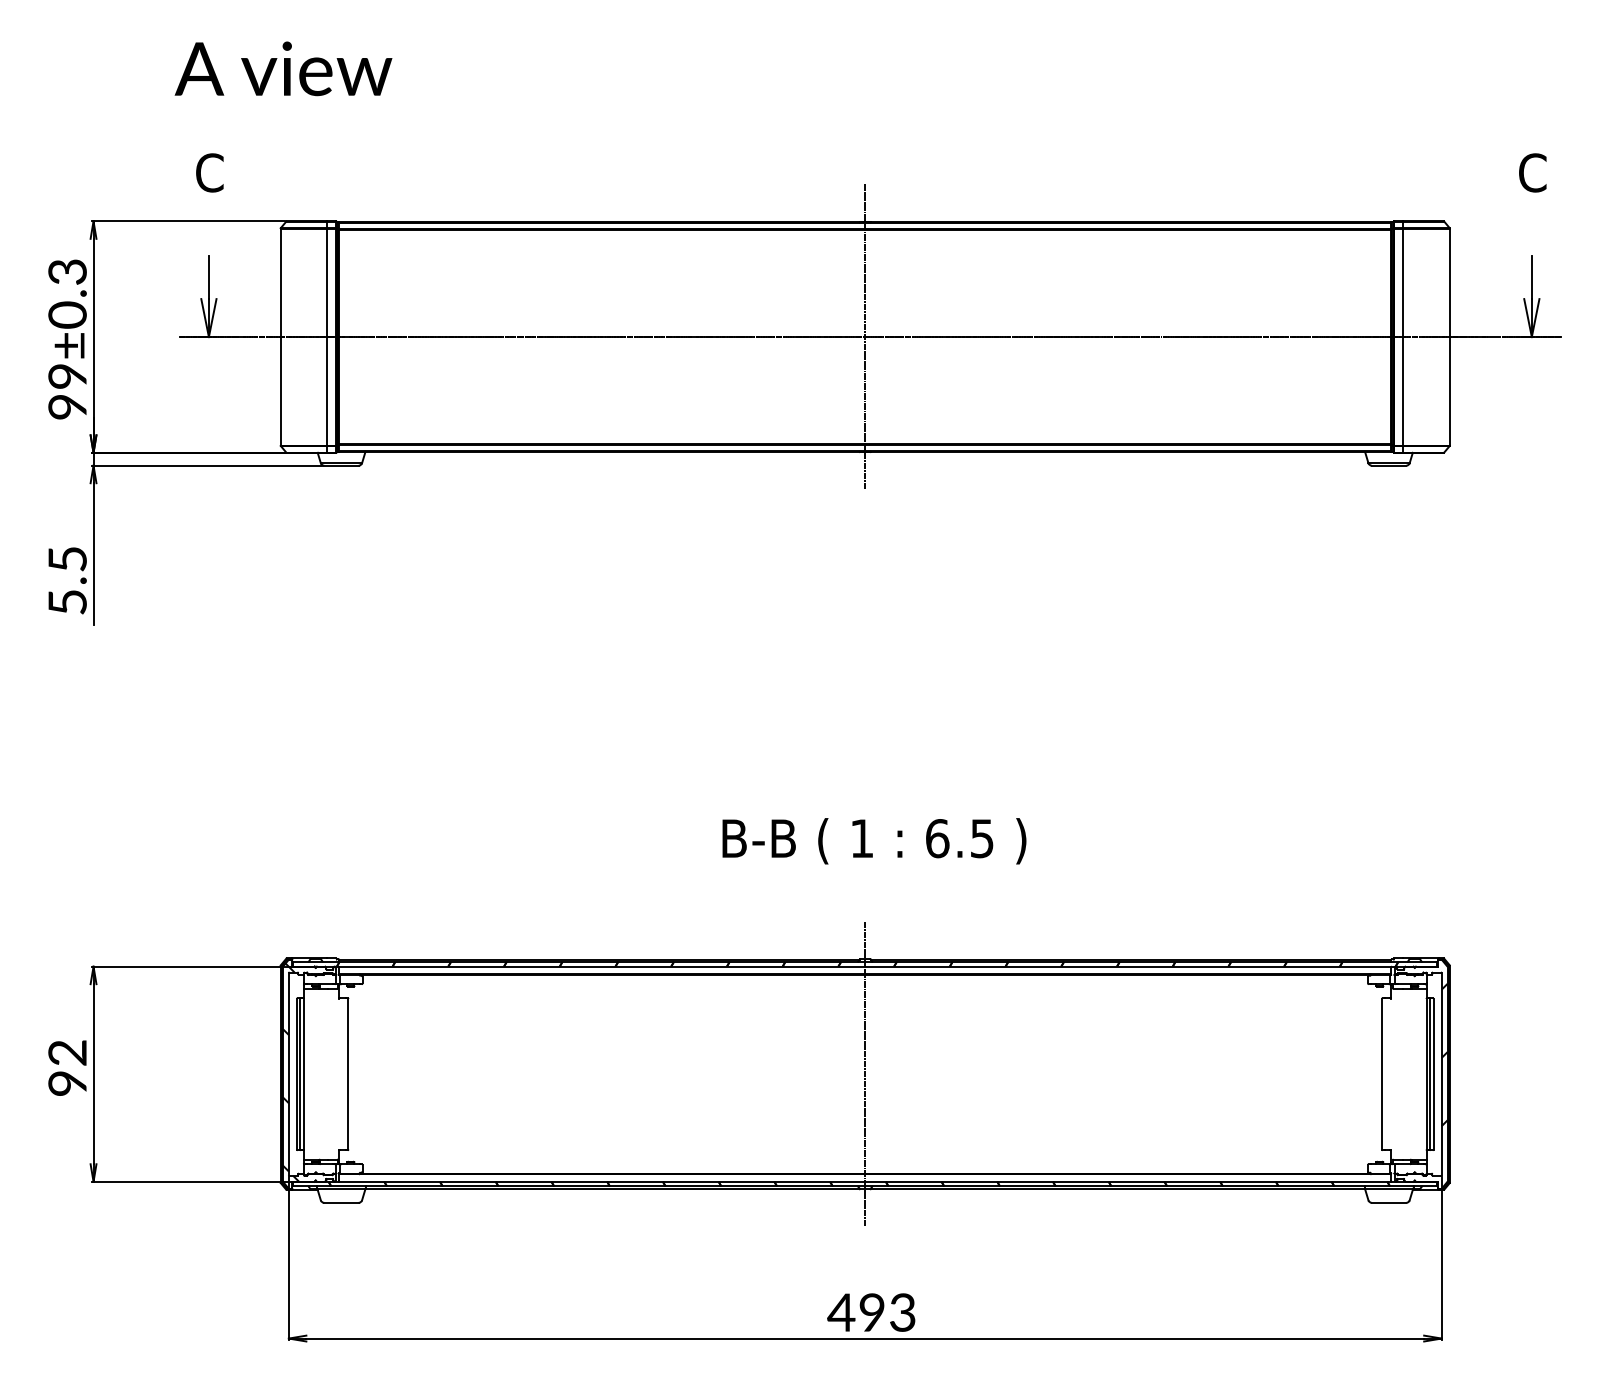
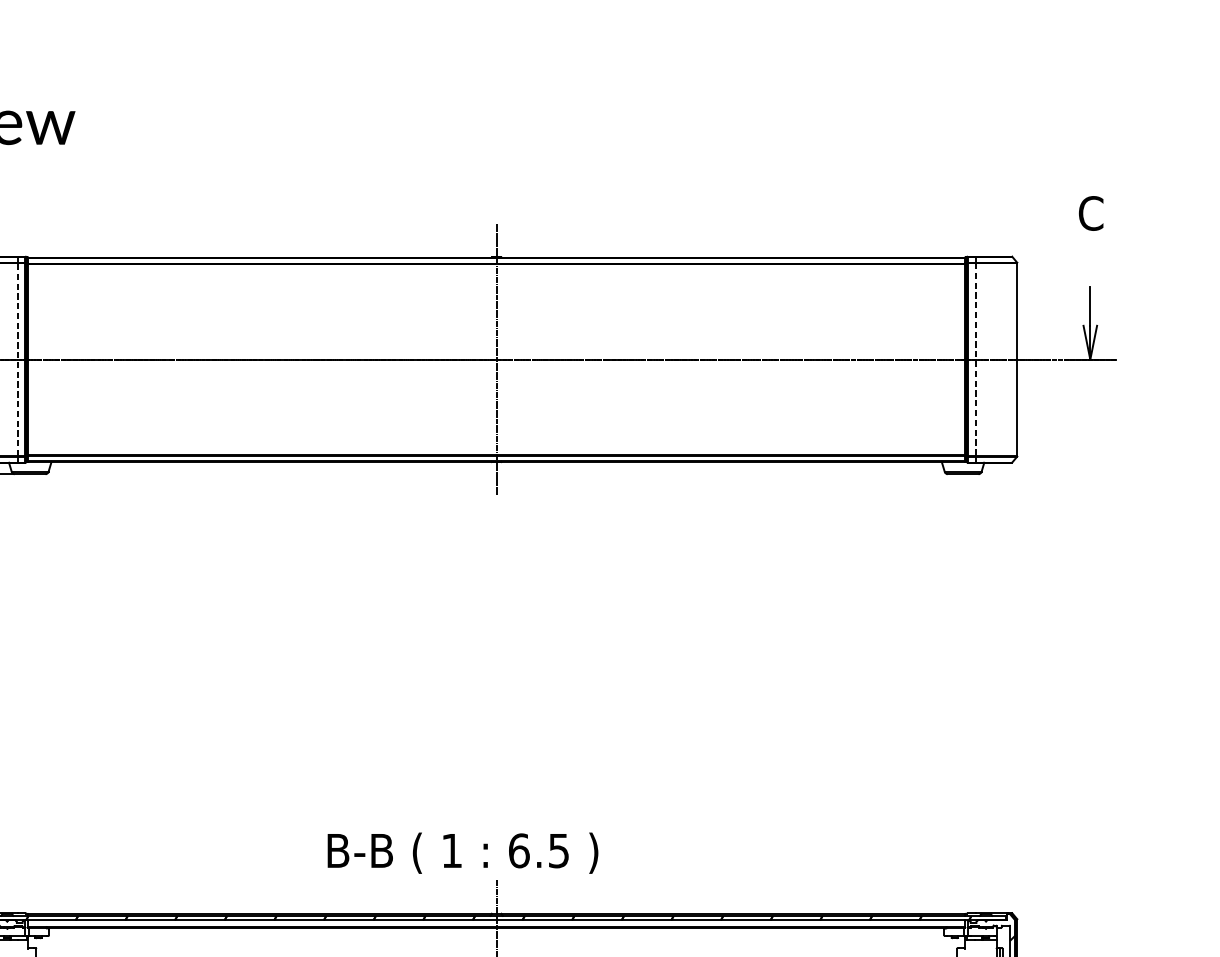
line: (327, 336) -> (17, 359), solid -> dashed
line: (1403, 337) -> (976, 360), solid -> dashed
text: (874, 841) -> (463, 853), moved

